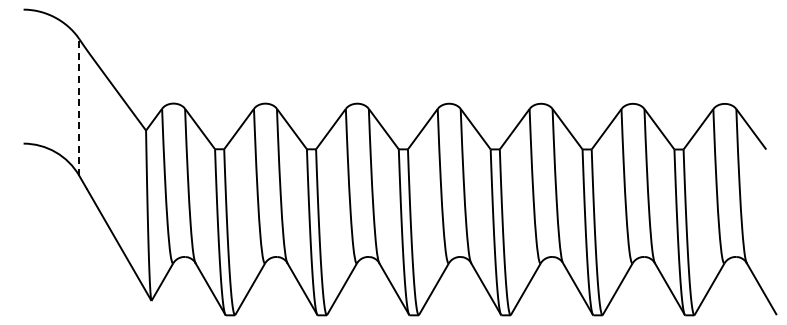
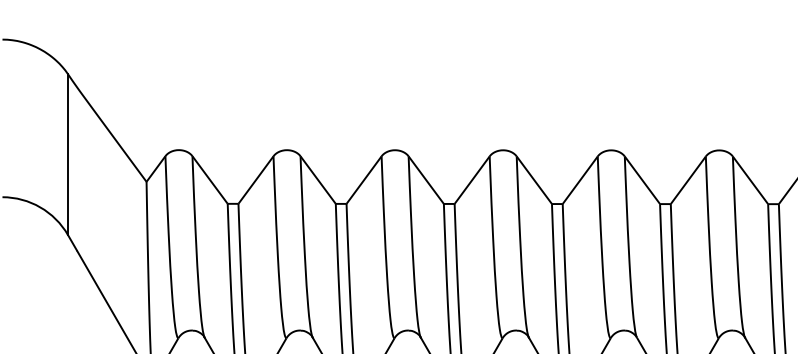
line: (79, 106) -> (68, 153), dashed -> solid

